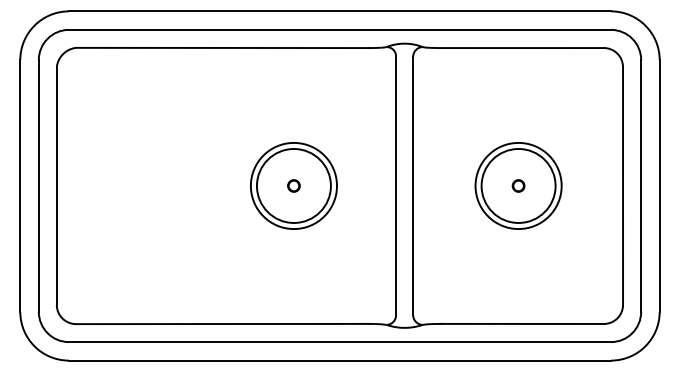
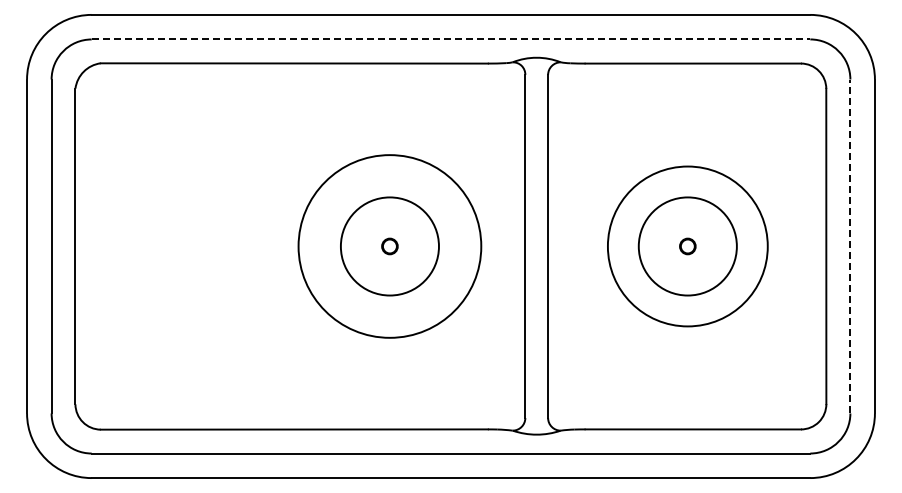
line: (340, 29) -> (451, 39), solid -> dashed
circle: (293, 186) -> (389, 246), size x1.6
circle: (518, 186) -> (687, 246), size x1.4
line: (641, 186) -> (850, 246), solid -> dashed

